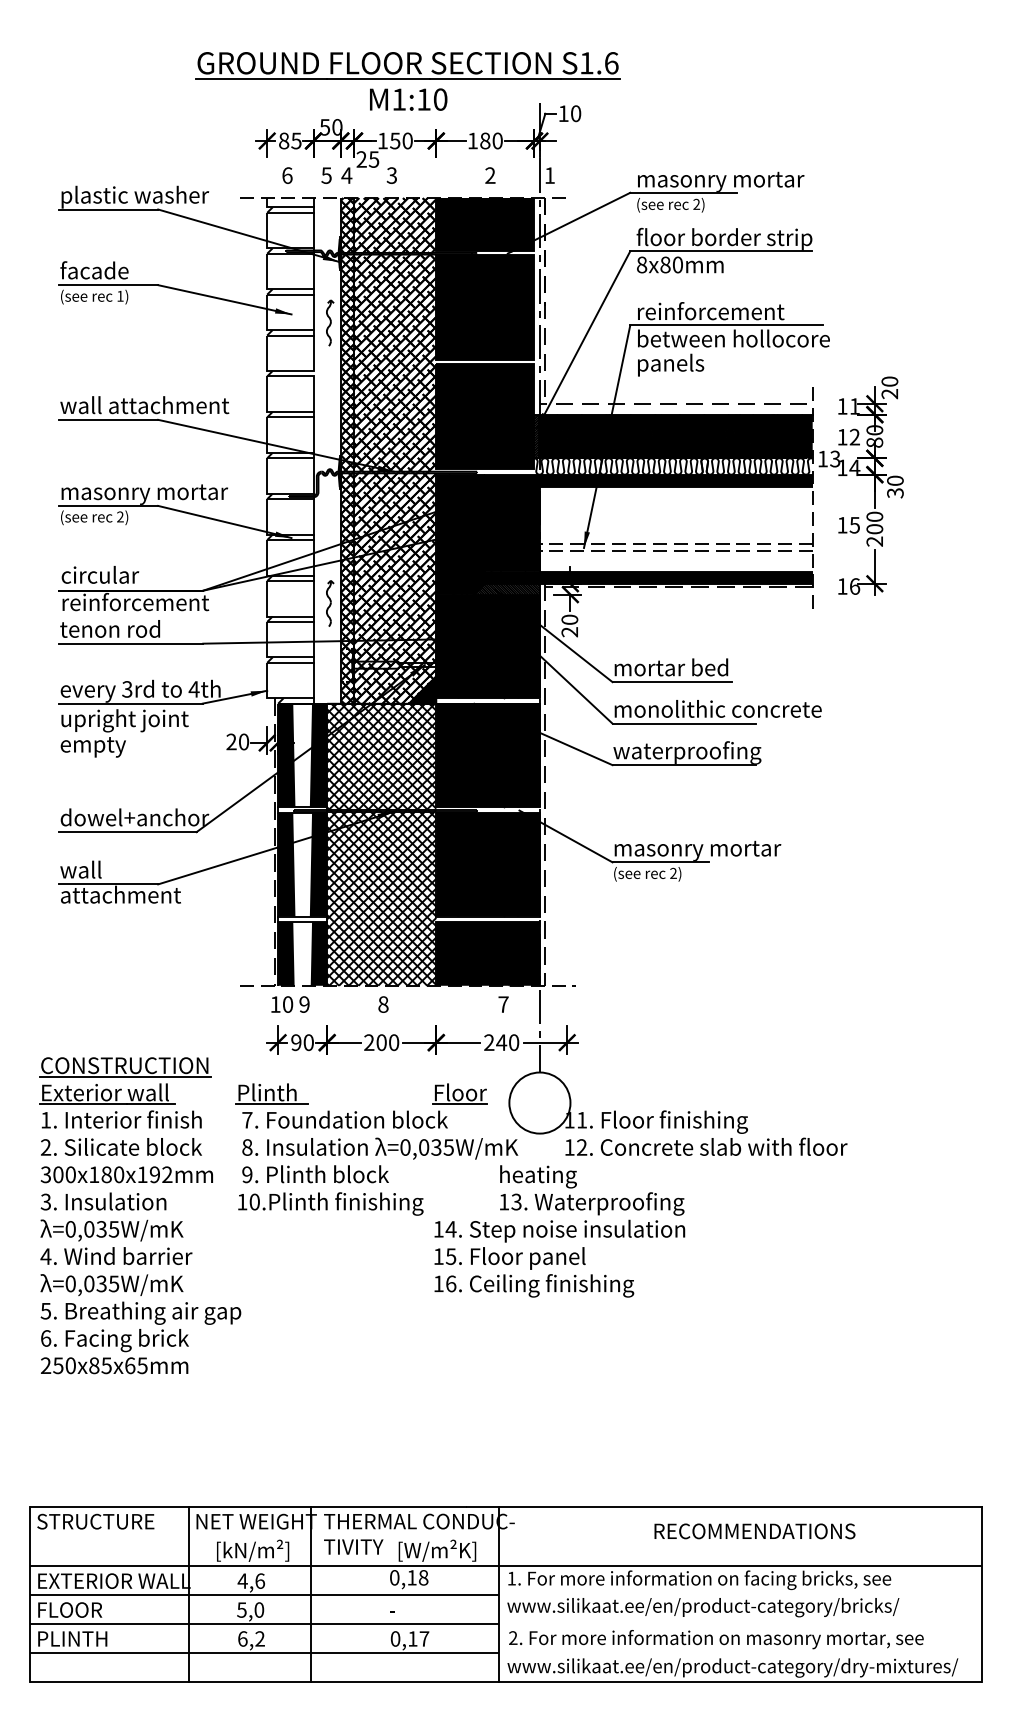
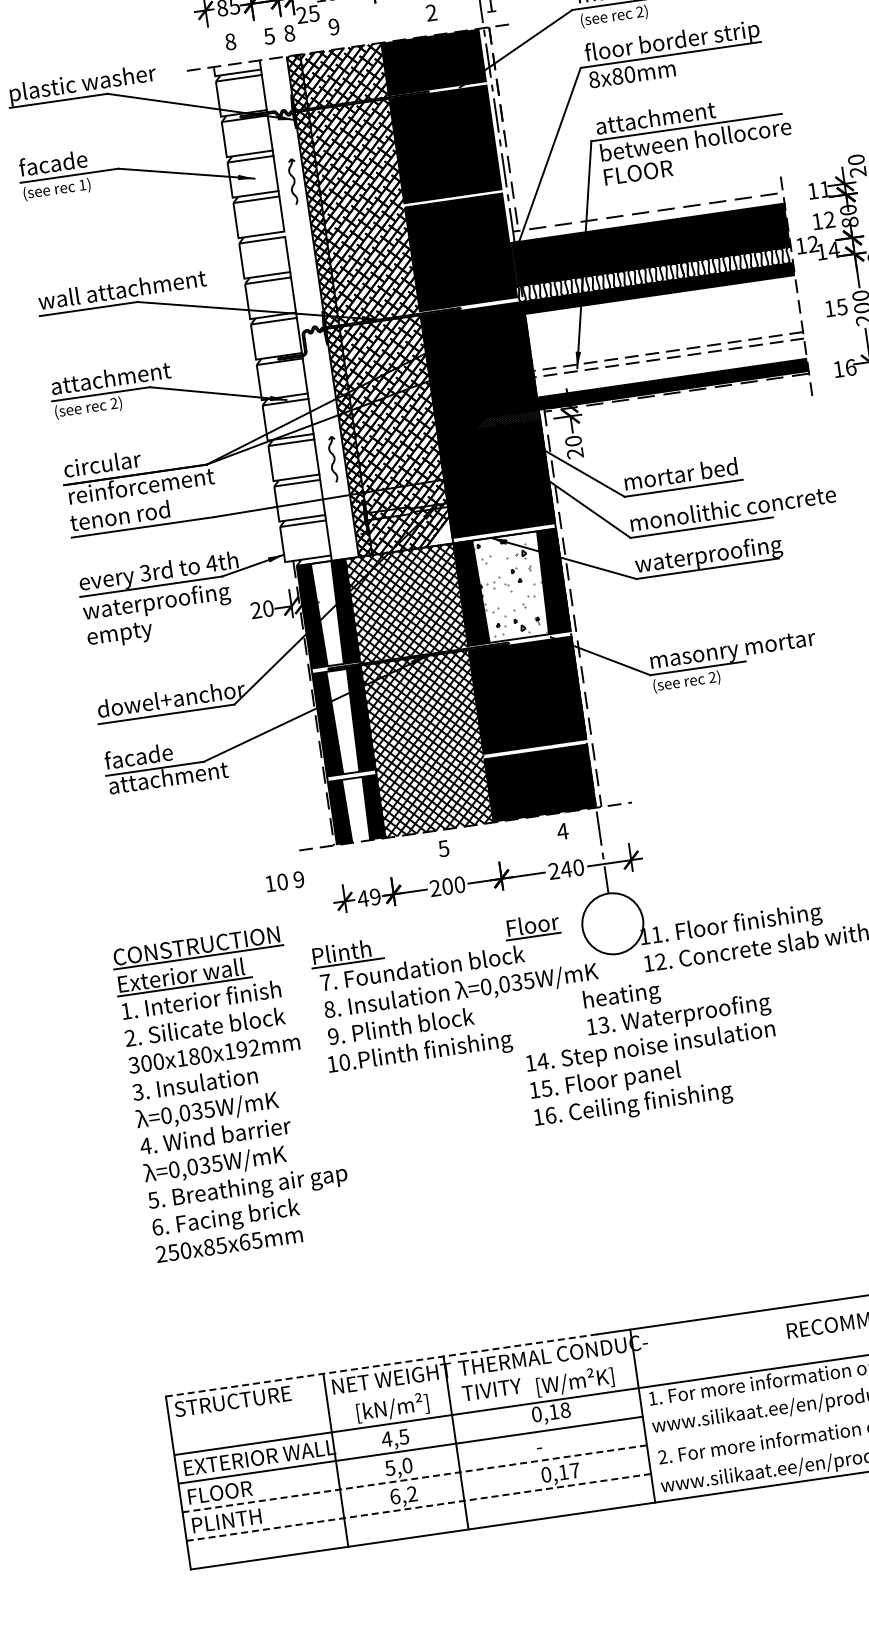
text: (287, 175) -> (230, 41), 6 -> 8
text: (346, 175) -> (289, 33), 4 -> 8
text: (391, 175) -> (333, 26), 3 -> 9
text: (710, 311) -> (668, 116), reinforcement -> attachment
text: (672, 364) -> (638, 173), panels -> FLOOR
text: (835, 459) -> (813, 244), 13 -> 12
text: (144, 493) -> (134, 376), masonry mortar -> attachment
fill: (422, 689) -> (437, 531), removed
text: (134, 720) -> (157, 602), upright joint -> waterproofing
fill: (487, 755) -> (511, 587), removed
text: (94, 869) -> (138, 756), wall -> facade
text: (290, 1004) -> (285, 881), moved
text: (383, 1004) -> (443, 848), 8 -> 5
text: (503, 1004) -> (562, 831), 7 -> 4
text: (301, 1042) -> (368, 897), 90 -> 49
line: (248, 1507) -> (382, 1365), solid -> dashed
text: (259, 1580) -> (403, 1436), 4,6 -> 4,5
line: (264, 1624) -> (414, 1479), solid -> dashed
line: (264, 1653) -> (418, 1507), solid -> dashed

